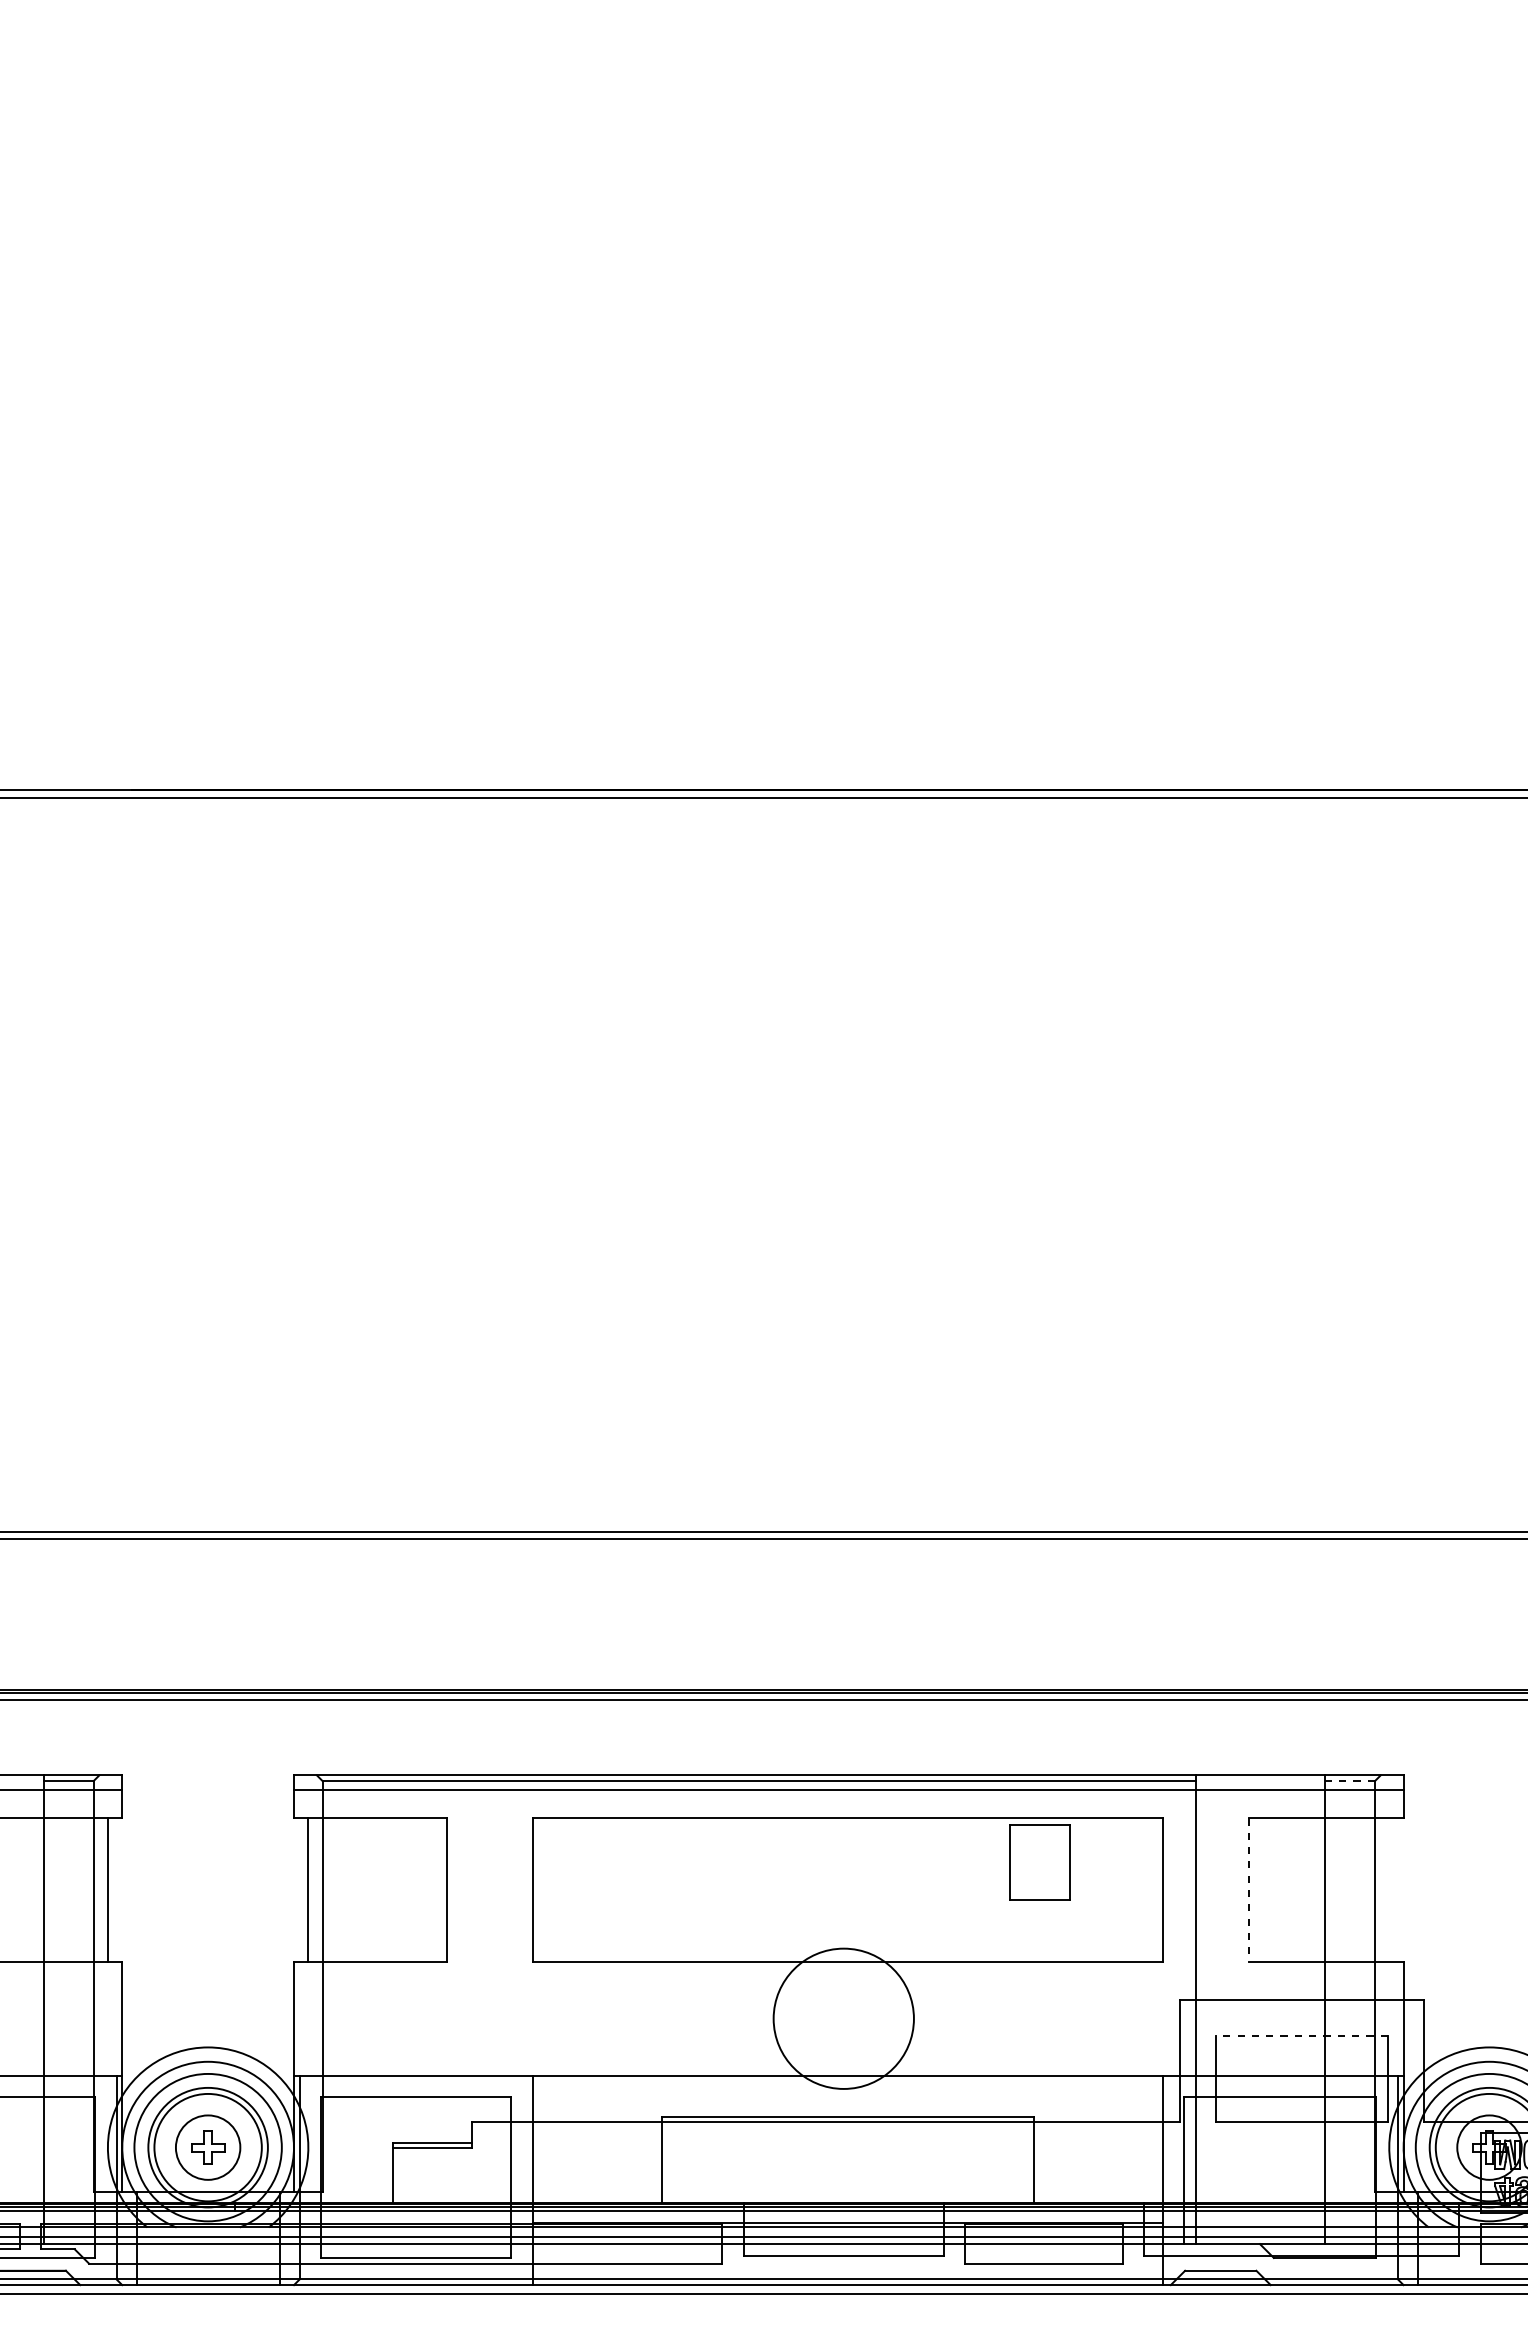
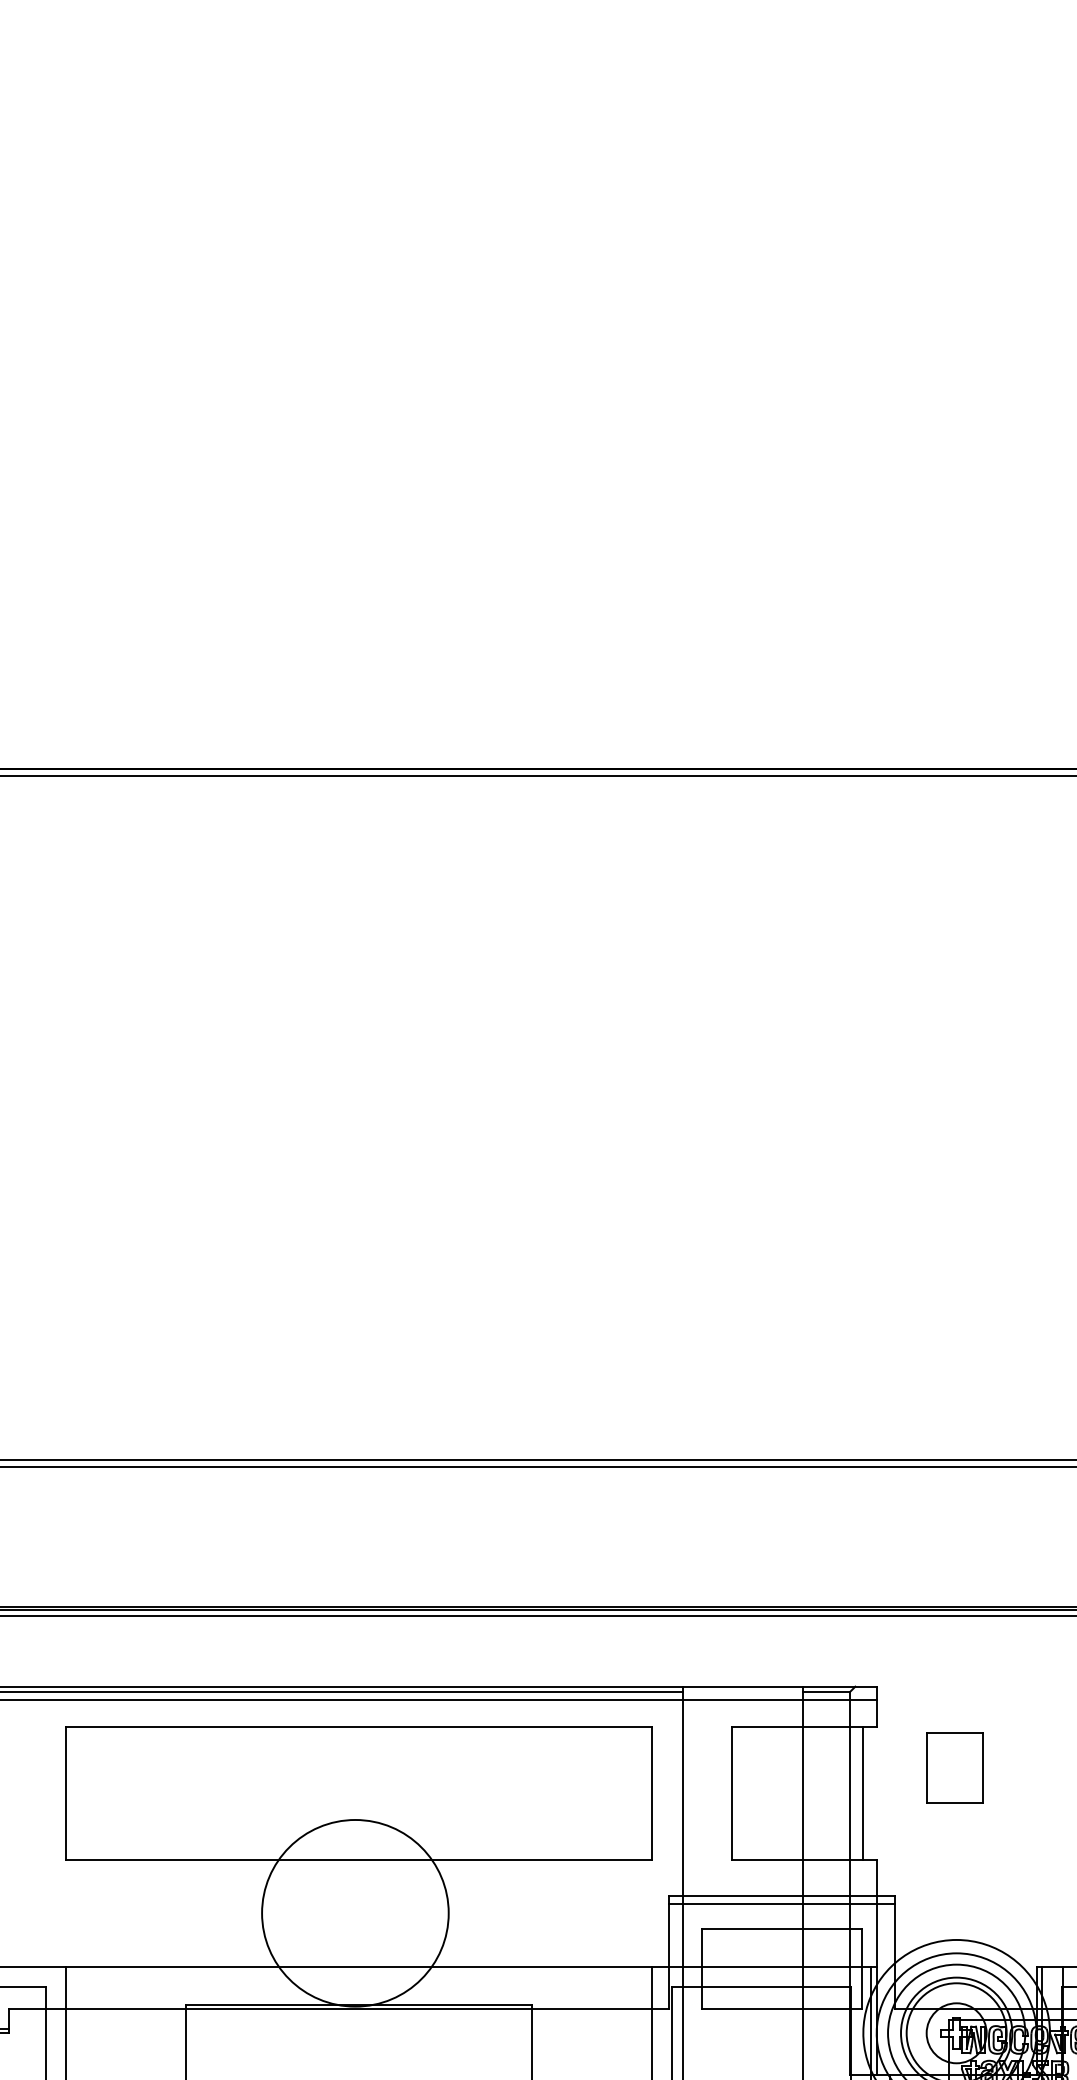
line: (1349, 1781) -> (826, 1692), dashed -> solid
part: (1039, 1862) -> (953, 1767), moved
line: (1248, 1889) -> (732, 1792), dashed -> solid
line: (1389, 1889) -> (863, 1792), added
line: (1301, 2008) -> (781, 1903), added
circle: (843, 2018) -> (355, 1913), size x1.43
line: (1301, 2035) -> (781, 1928), dashed -> solid

